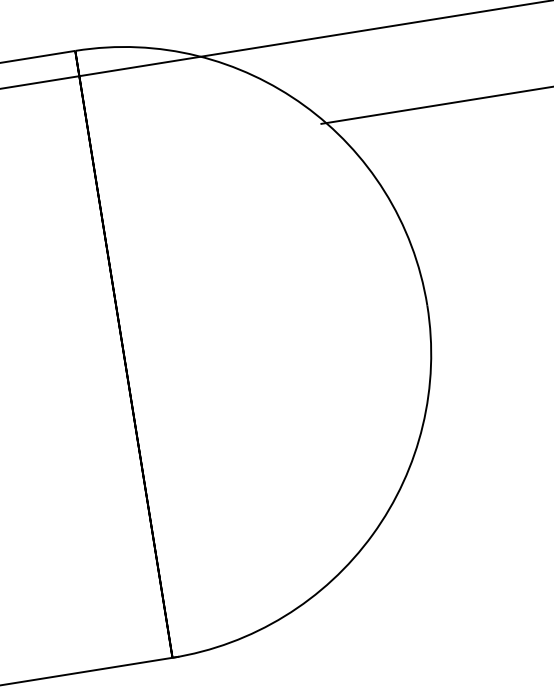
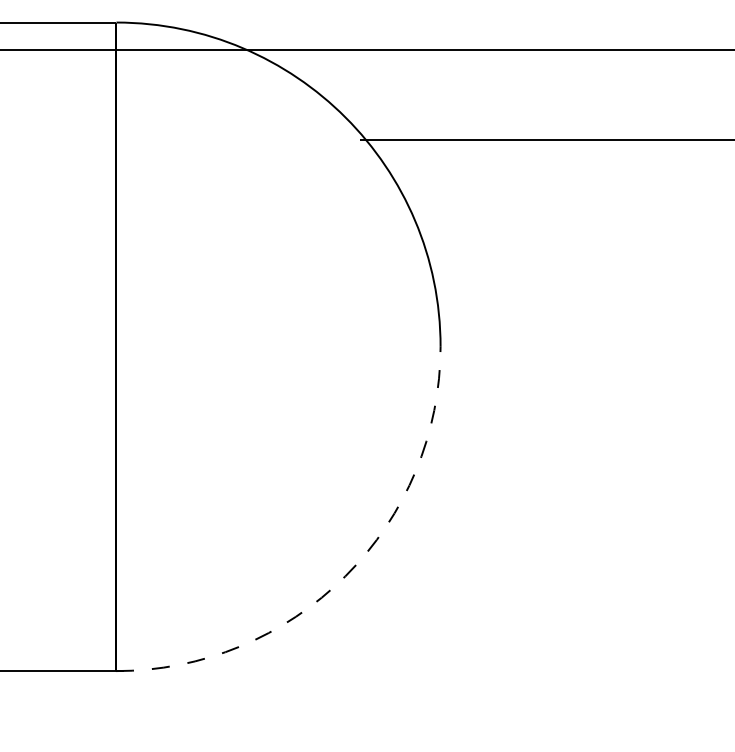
arc: (372, 534) -> (345, 576), solid -> dashed

